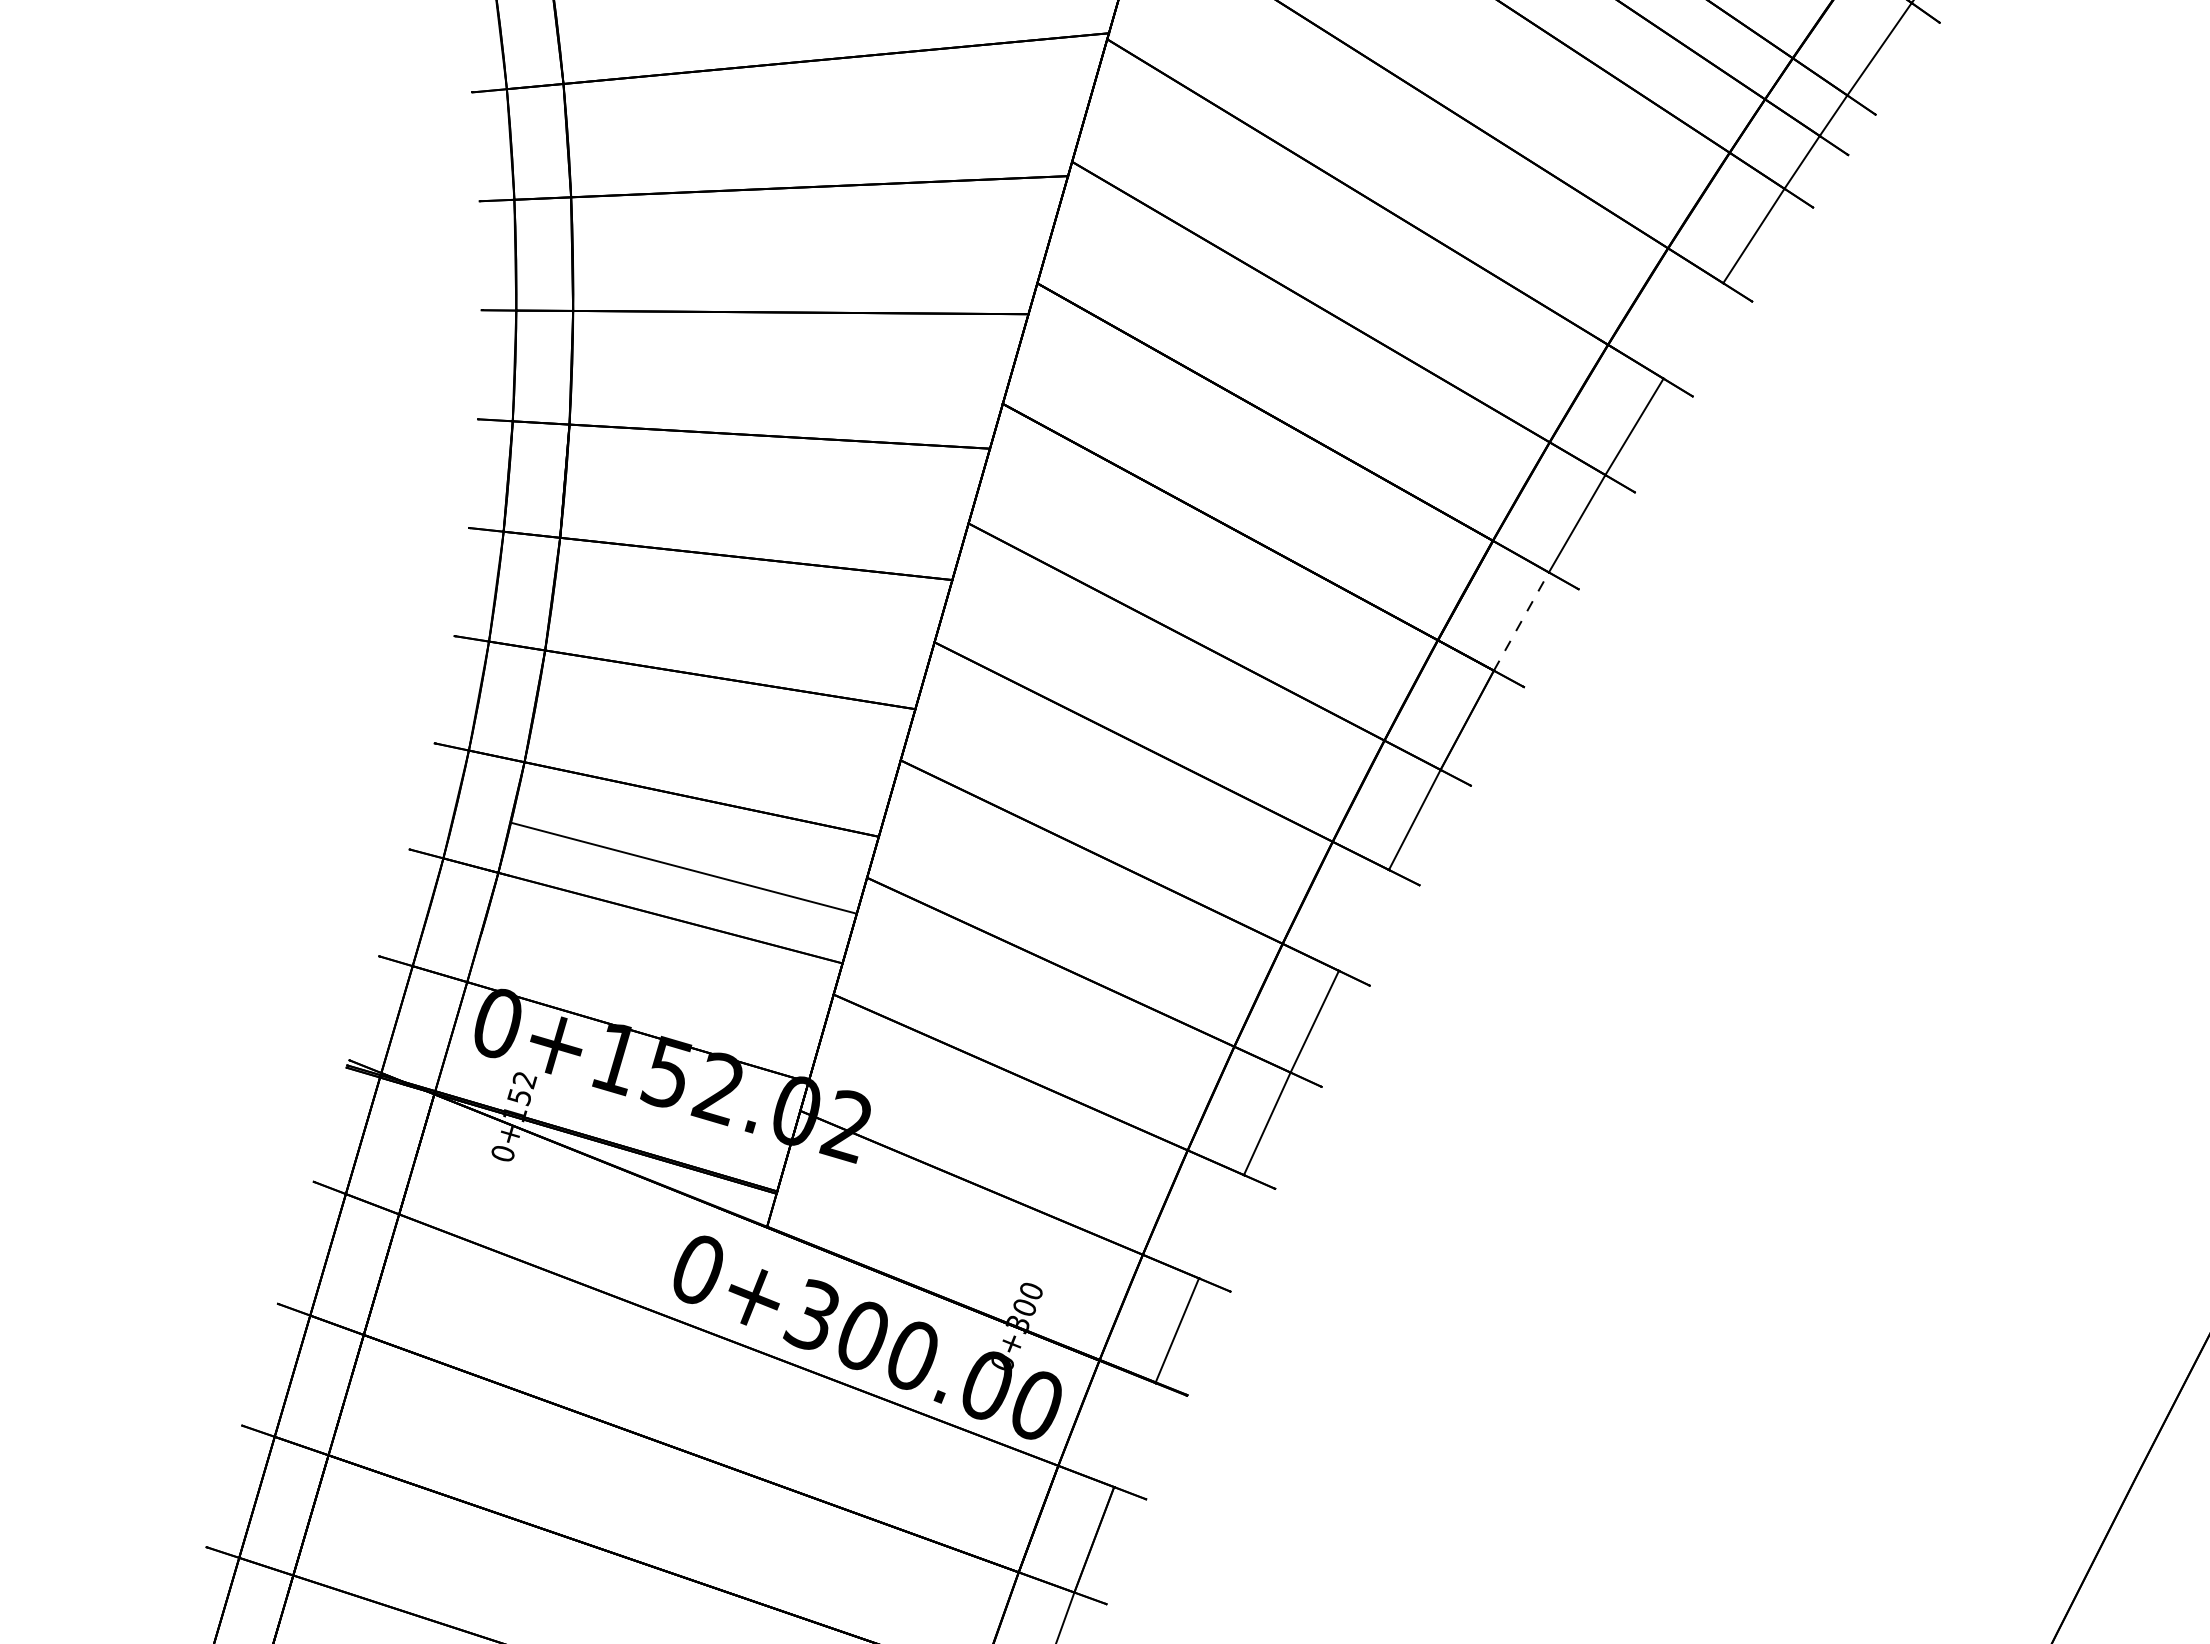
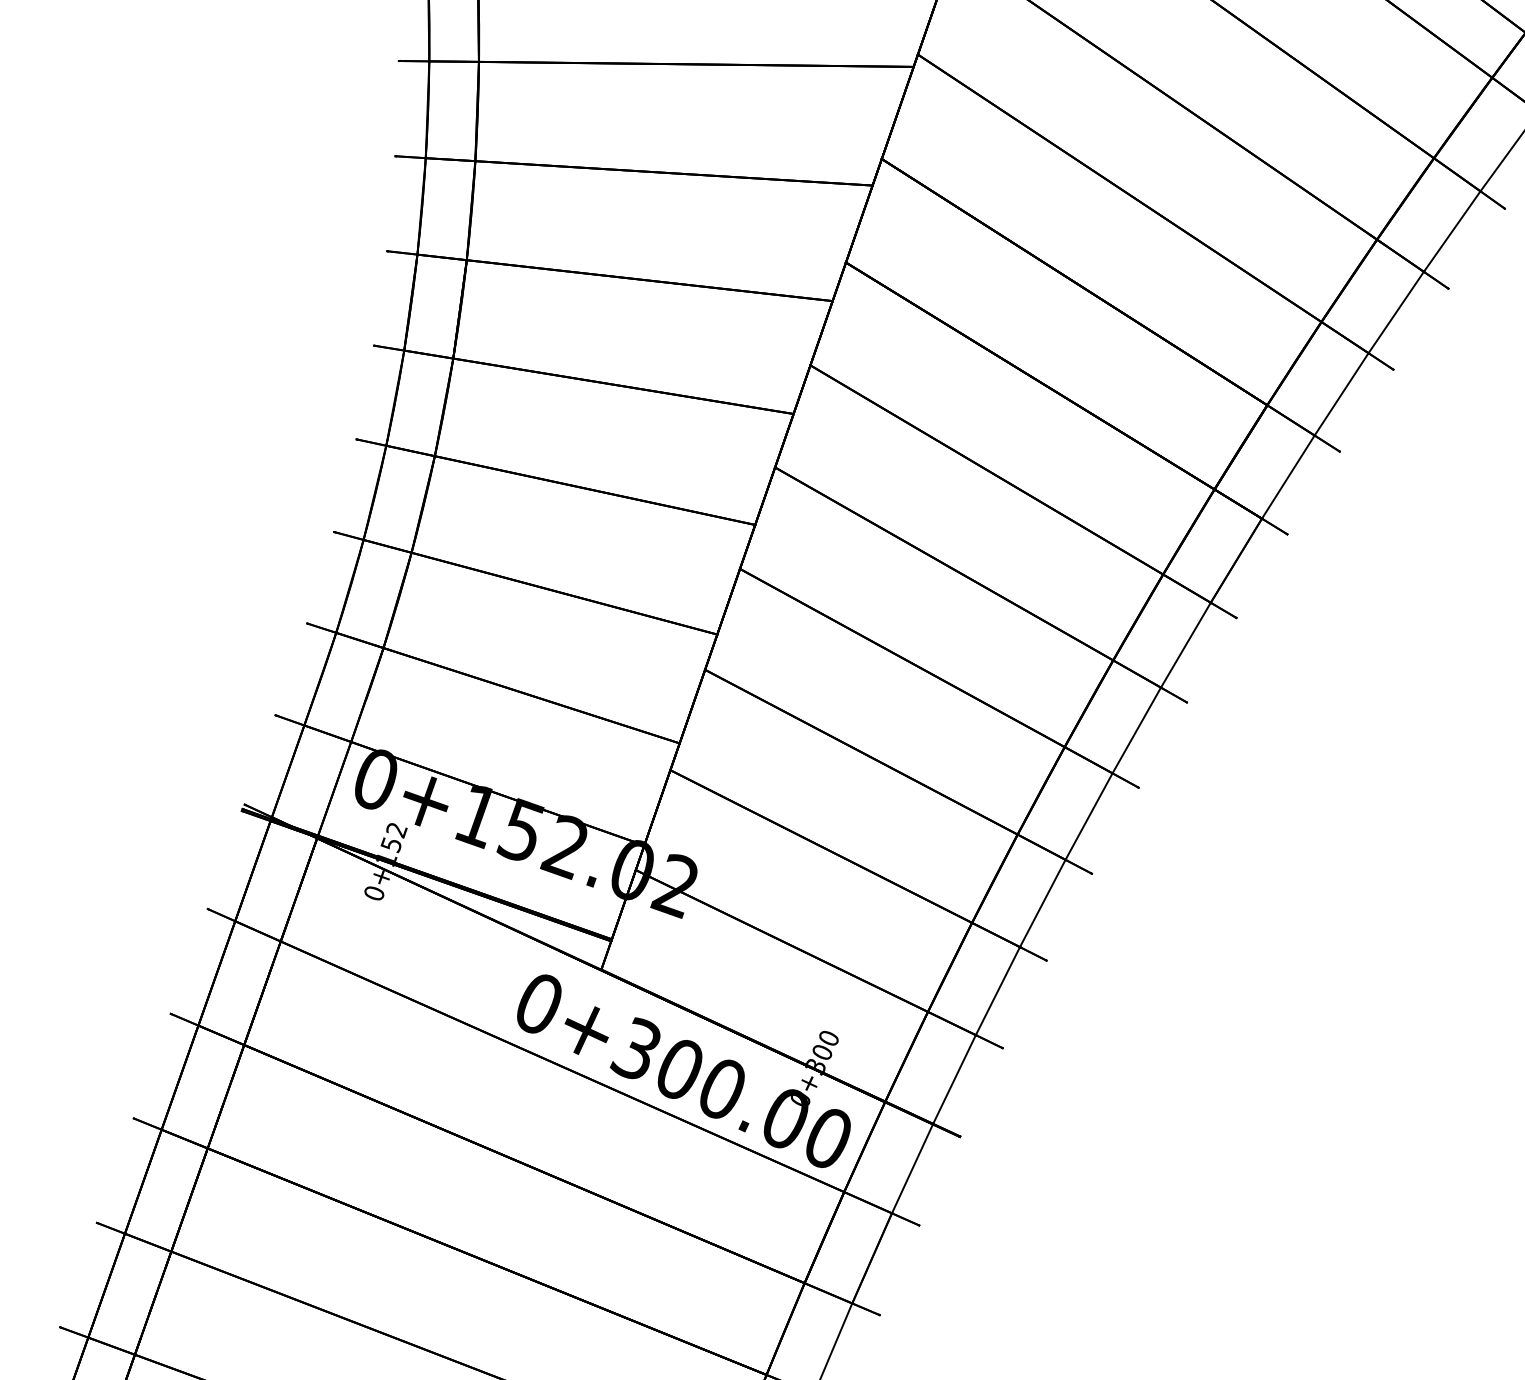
line: (1693, 330) -> (1452, 231), added
line: (1521, 621) -> (1288, 477), dashed -> solid
line: (683, 867) -> (531, 695), moved
line: (1363, 919) -> (1136, 729), added
line: (1221, 1226) -> (997, 990), added
line: (1134, 1435) -> (912, 1169), added

